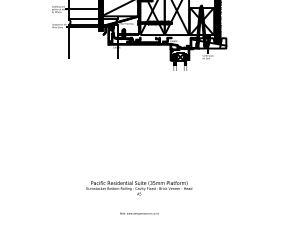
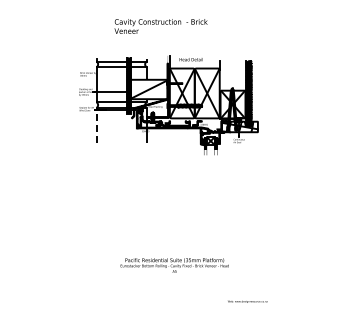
line: (68, 41) -> (96, 125), solid -> dashed
text: (139, 188) -> (174, 265), moved
text: (139, 213) -> (247, 301), moved

